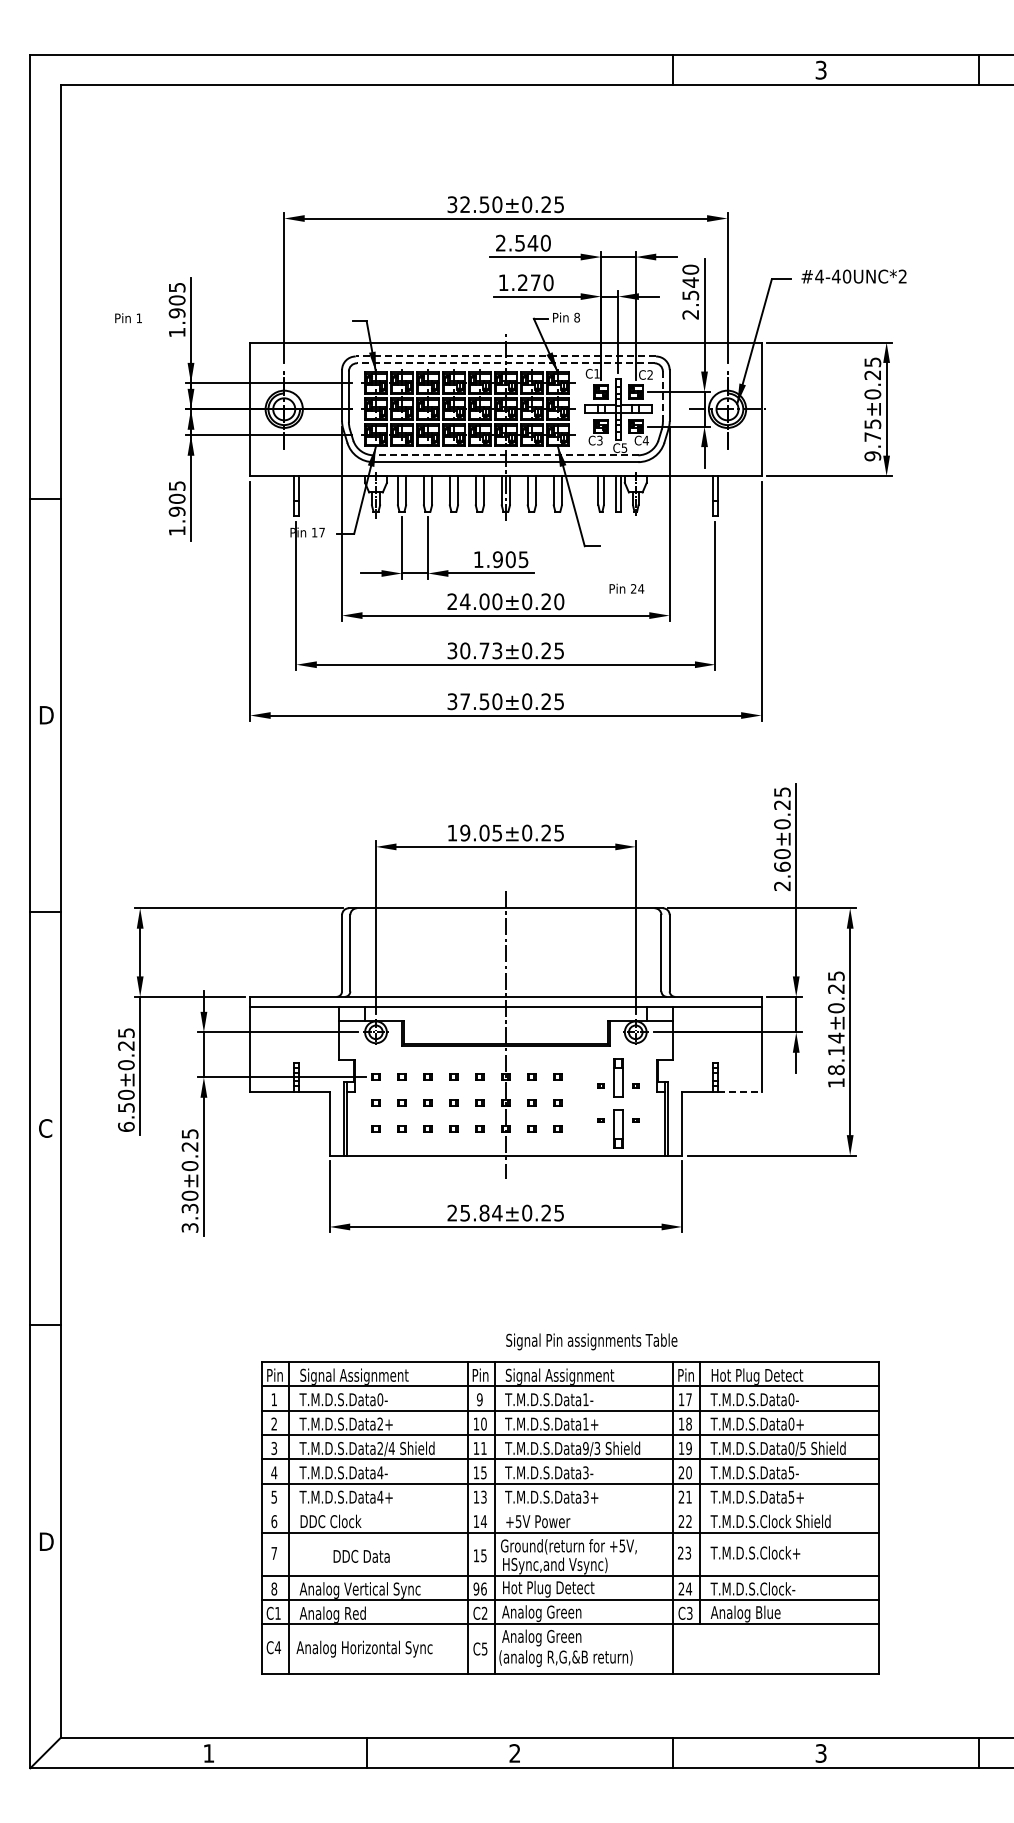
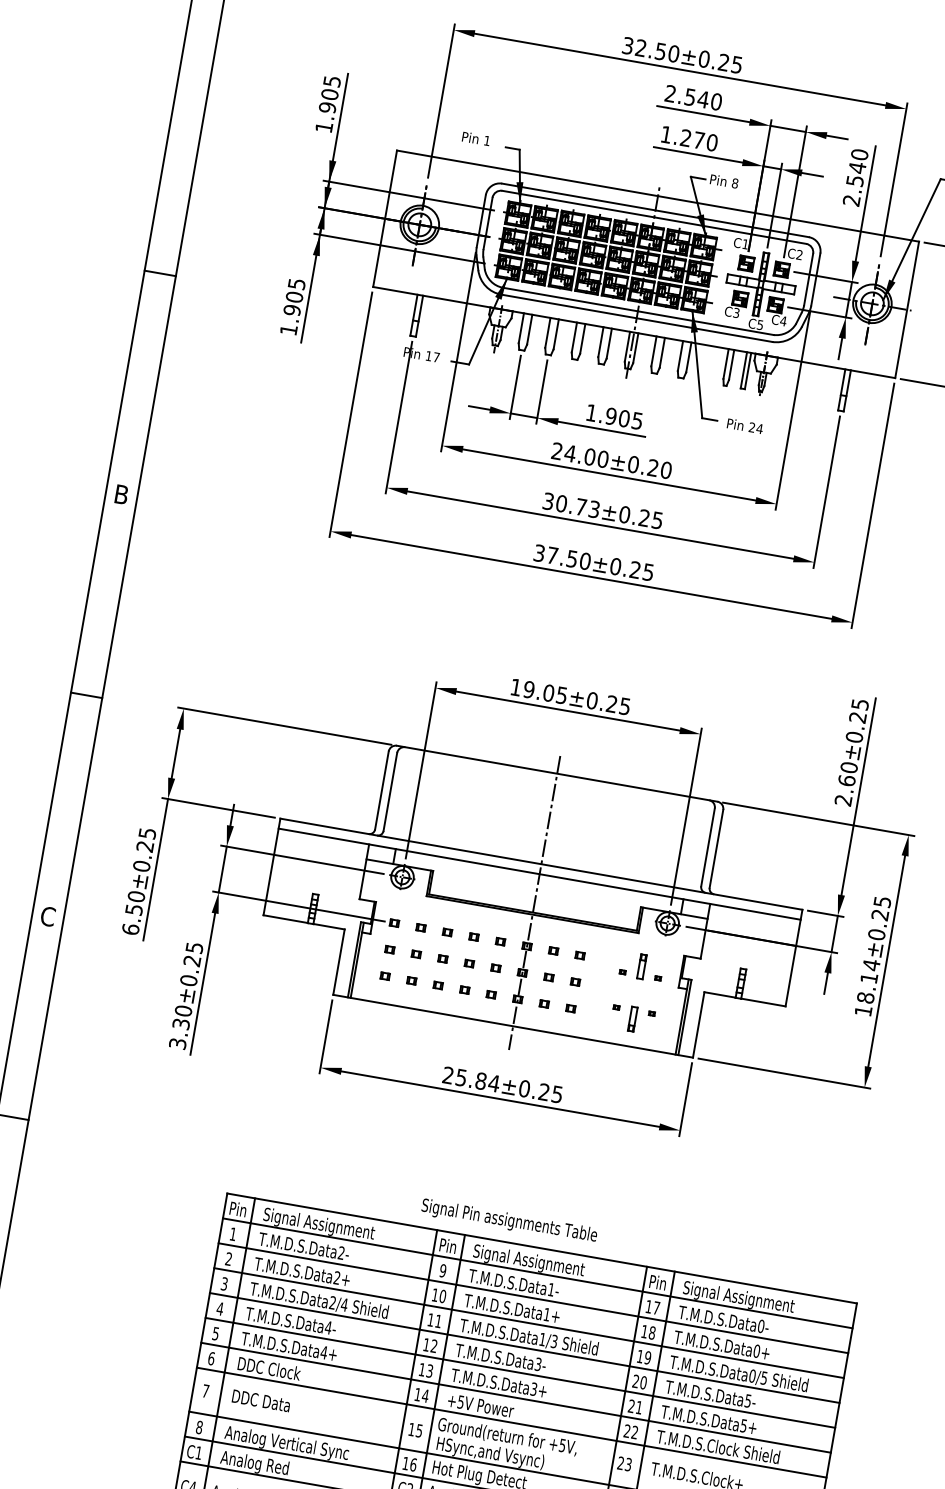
text: (128, 318) -> (476, 139), moved
line: (505, 356) -> (655, 210), dashed -> solid
line: (505, 363) -> (653, 217), dashed -> solid
line: (662, 396) -> (808, 279), dashed -> solid
line: (506, 455) -> (638, 311), dashed -> solid
text: (626, 588) -> (744, 425), moved
text: (47, 715) -> (123, 495), D -> B
part: (618, 1077) -> (642, 966), size x0.62
line: (739, 1091) -> (763, 1002), dashed -> solid
part: (618, 1128) -> (632, 1018), size x0.62
text: (591, 1341) -> (509, 1221), moved
text: (765, 1376) -> (738, 1298), Hot Plug Detect -> Signal Assignment
text: (380, 1399) -> (341, 1252), T.M.D.S.Data0- -> T.M.D.S.Data2-
text: (585, 1448) -> (542, 1339), T.M.D.S.Data9/3 -> T.M.D.S.Data1/3
text: (483, 1472) -> (433, 1345), 15 -> 12
line: (569, 1508) -> (515, 1397), added
text: (361, 1555) -> (261, 1399), moved
text: (476, 1588) -> (405, 1463), 96 -> 16

